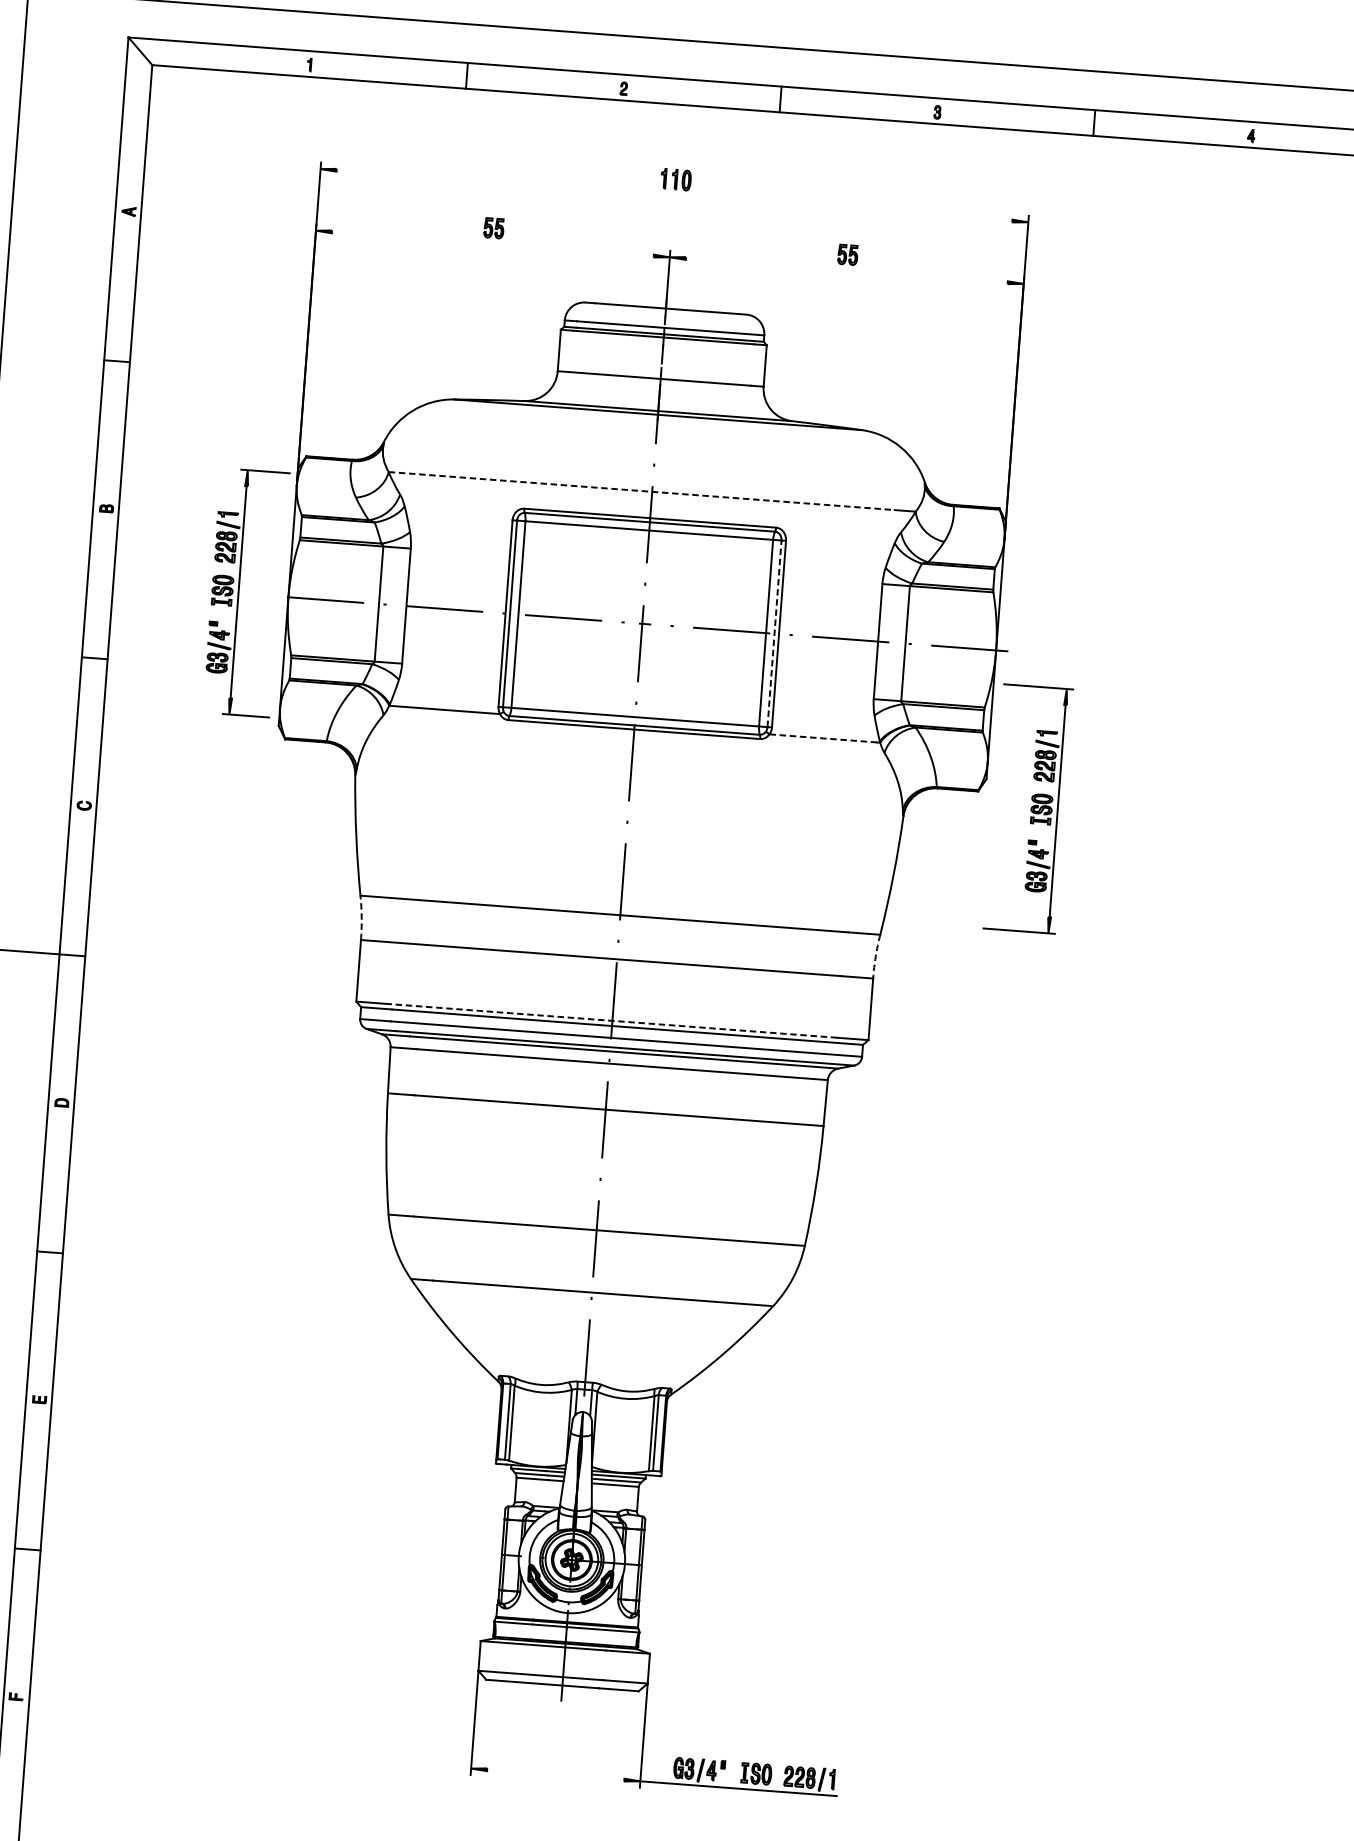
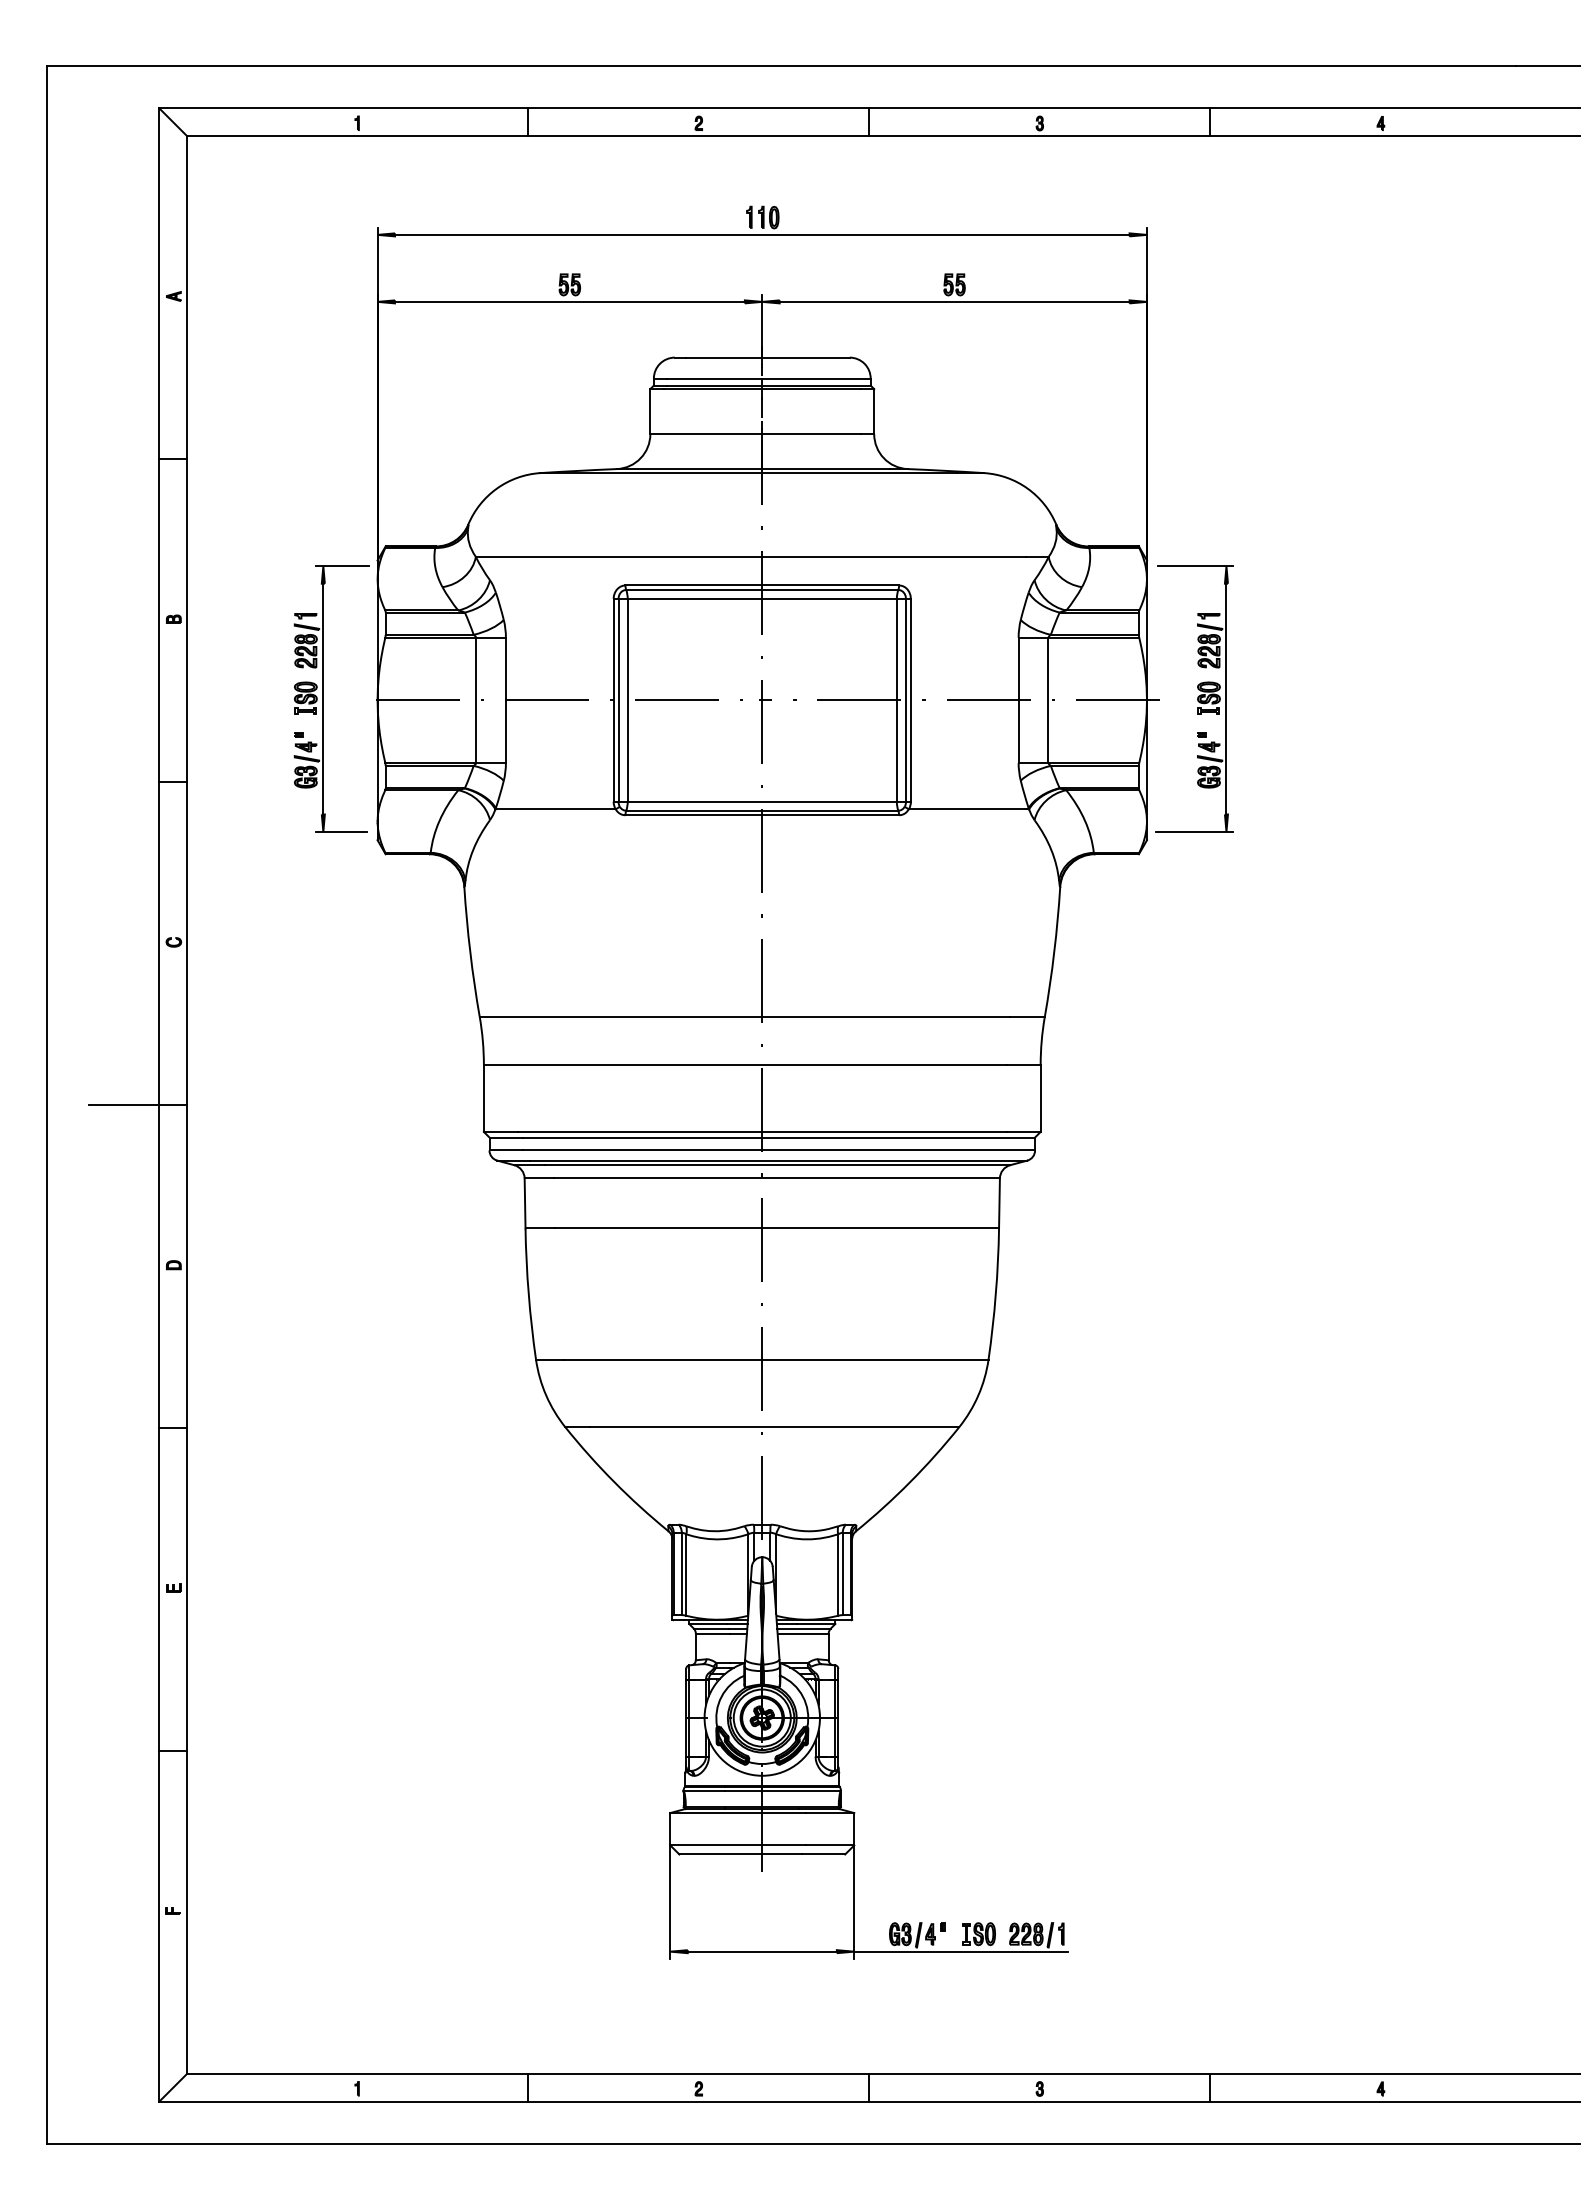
line: (674, 195) -> (762, 234), added
line: (492, 243) -> (569, 301), added
line: (846, 270) -> (954, 301), added
line: (642, 490) -> (751, 556), dashed -> solid
line: (775, 633) -> (906, 699), dashed -> solid
line: (823, 738) -> (967, 809), dashed -> solid
part: (1028, 808) -> (1194, 698), moved
arc: (361, 917) -> (482, 1040), dashed -> solid
arc: (875, 956) -> (1041, 1040), dashed -> solid
line: (611, 1020) -> (761, 1131), dashed -> solid
line: (555, 1774) -> (761, 1951), added

